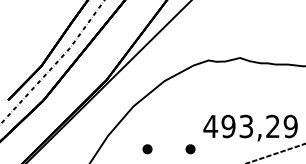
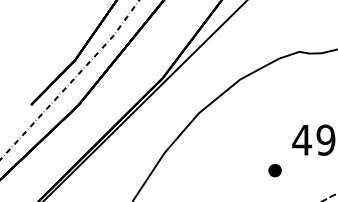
part: (147, 149) -> (217, 170), removed

